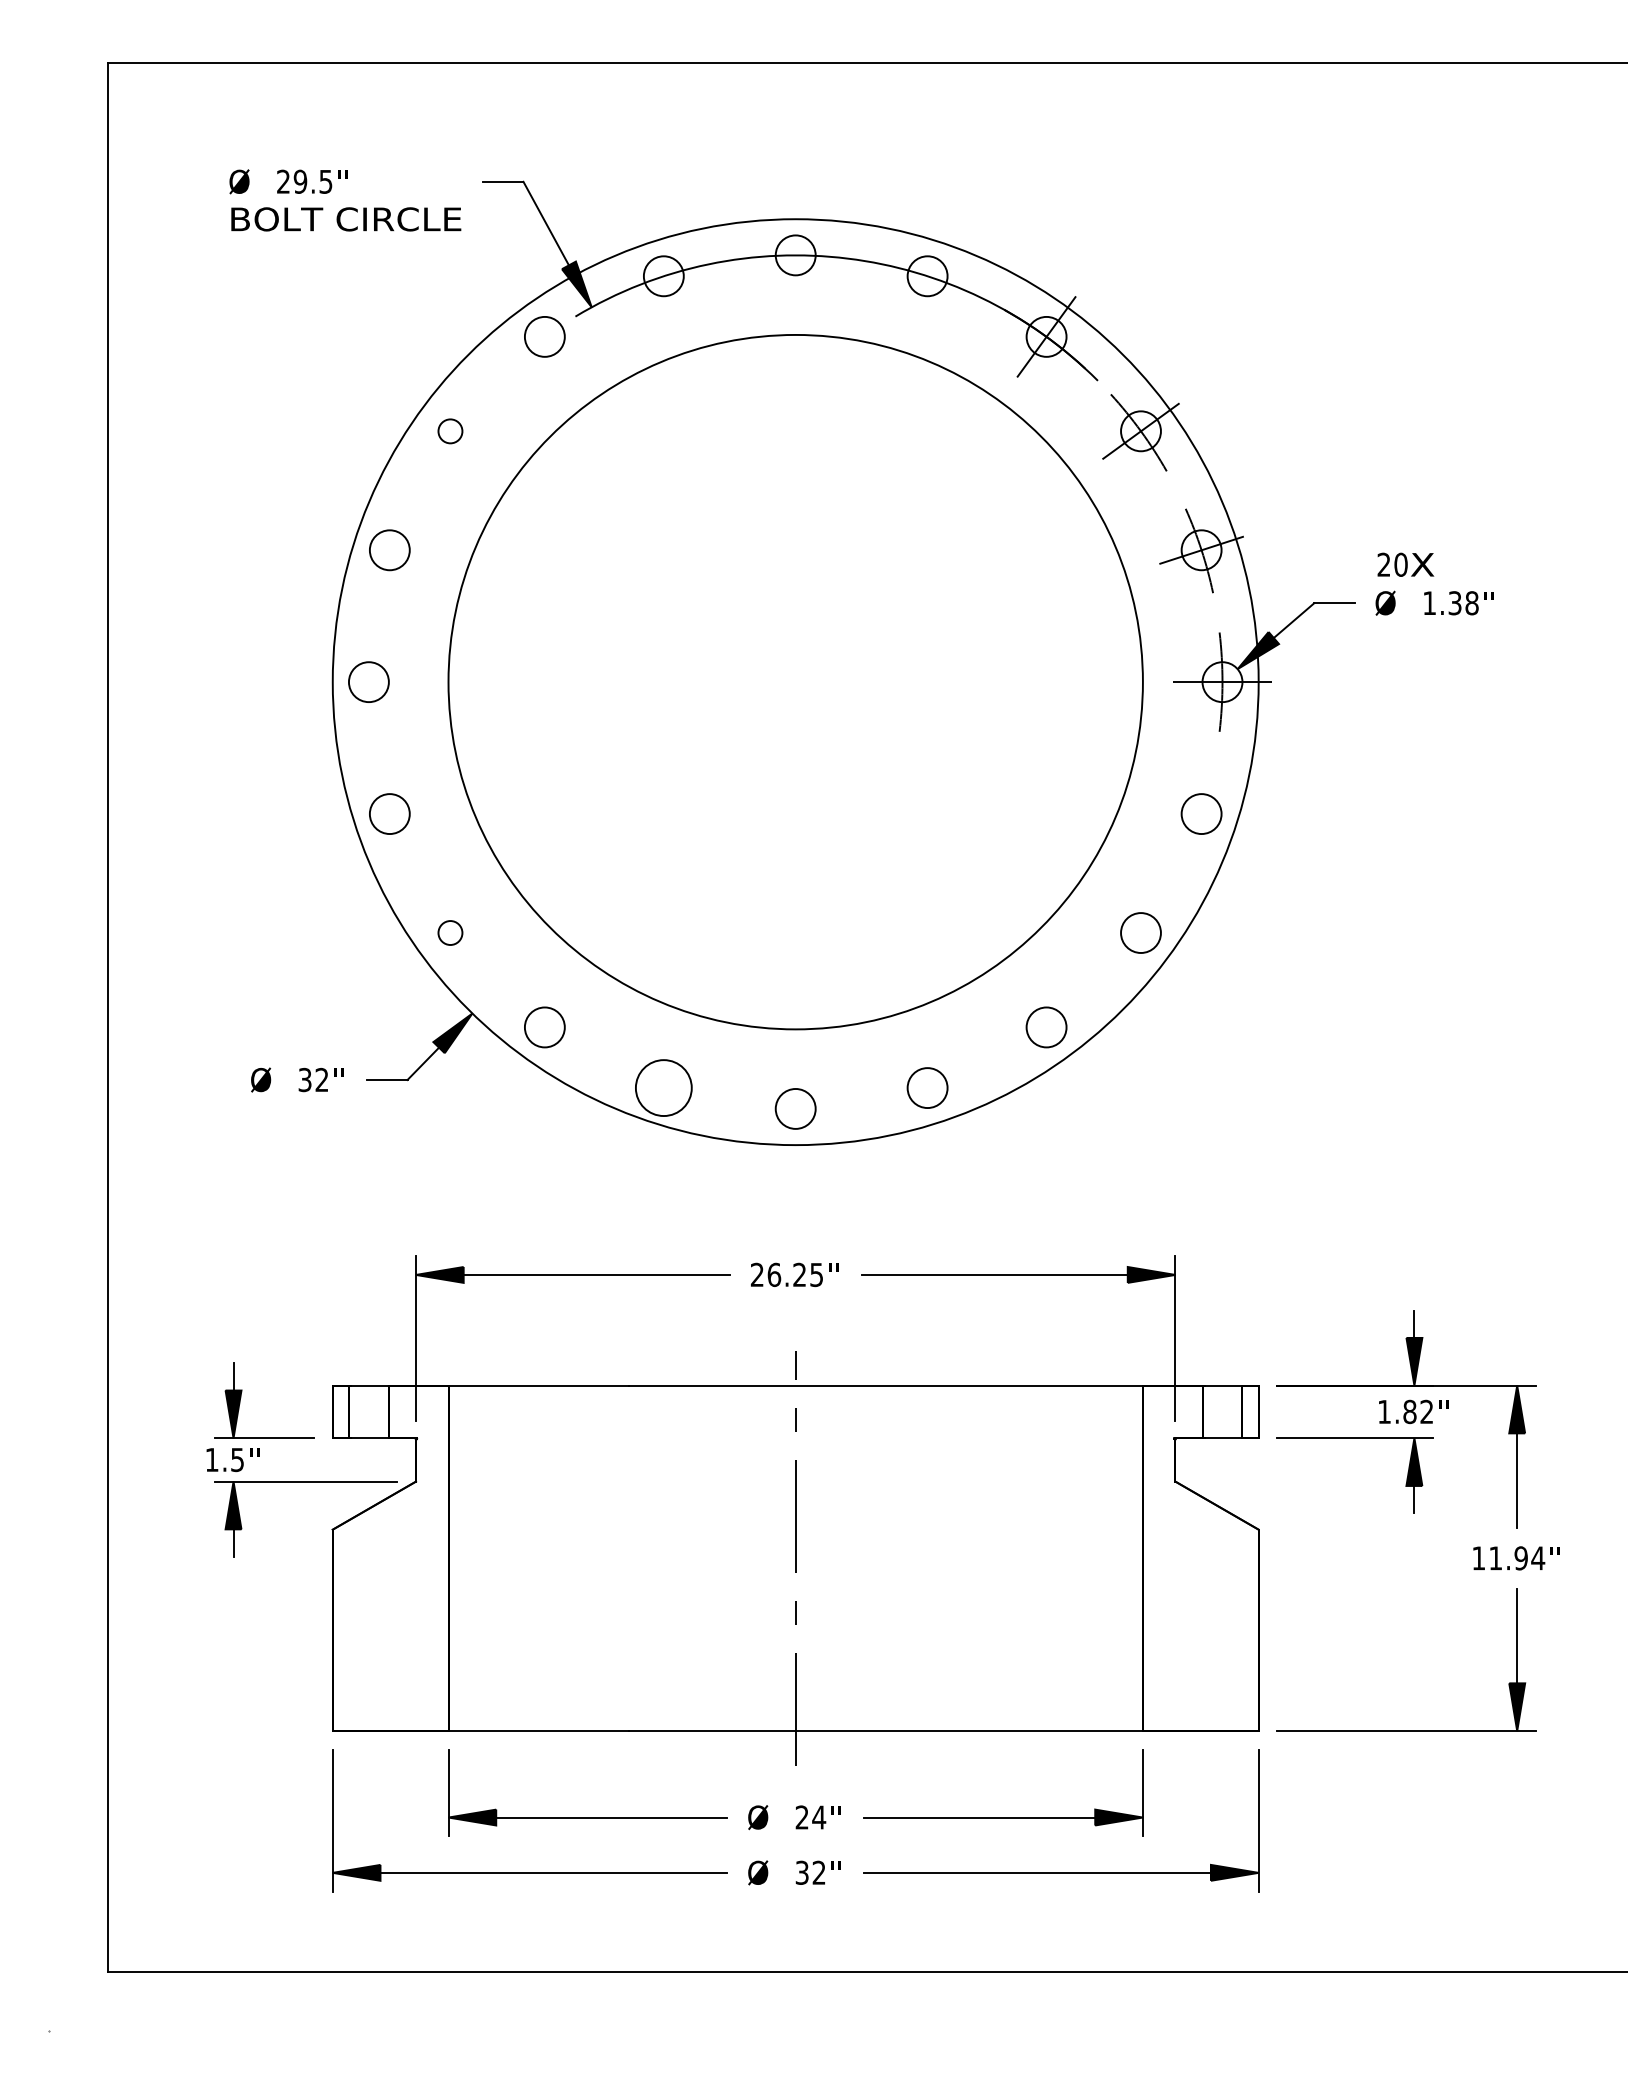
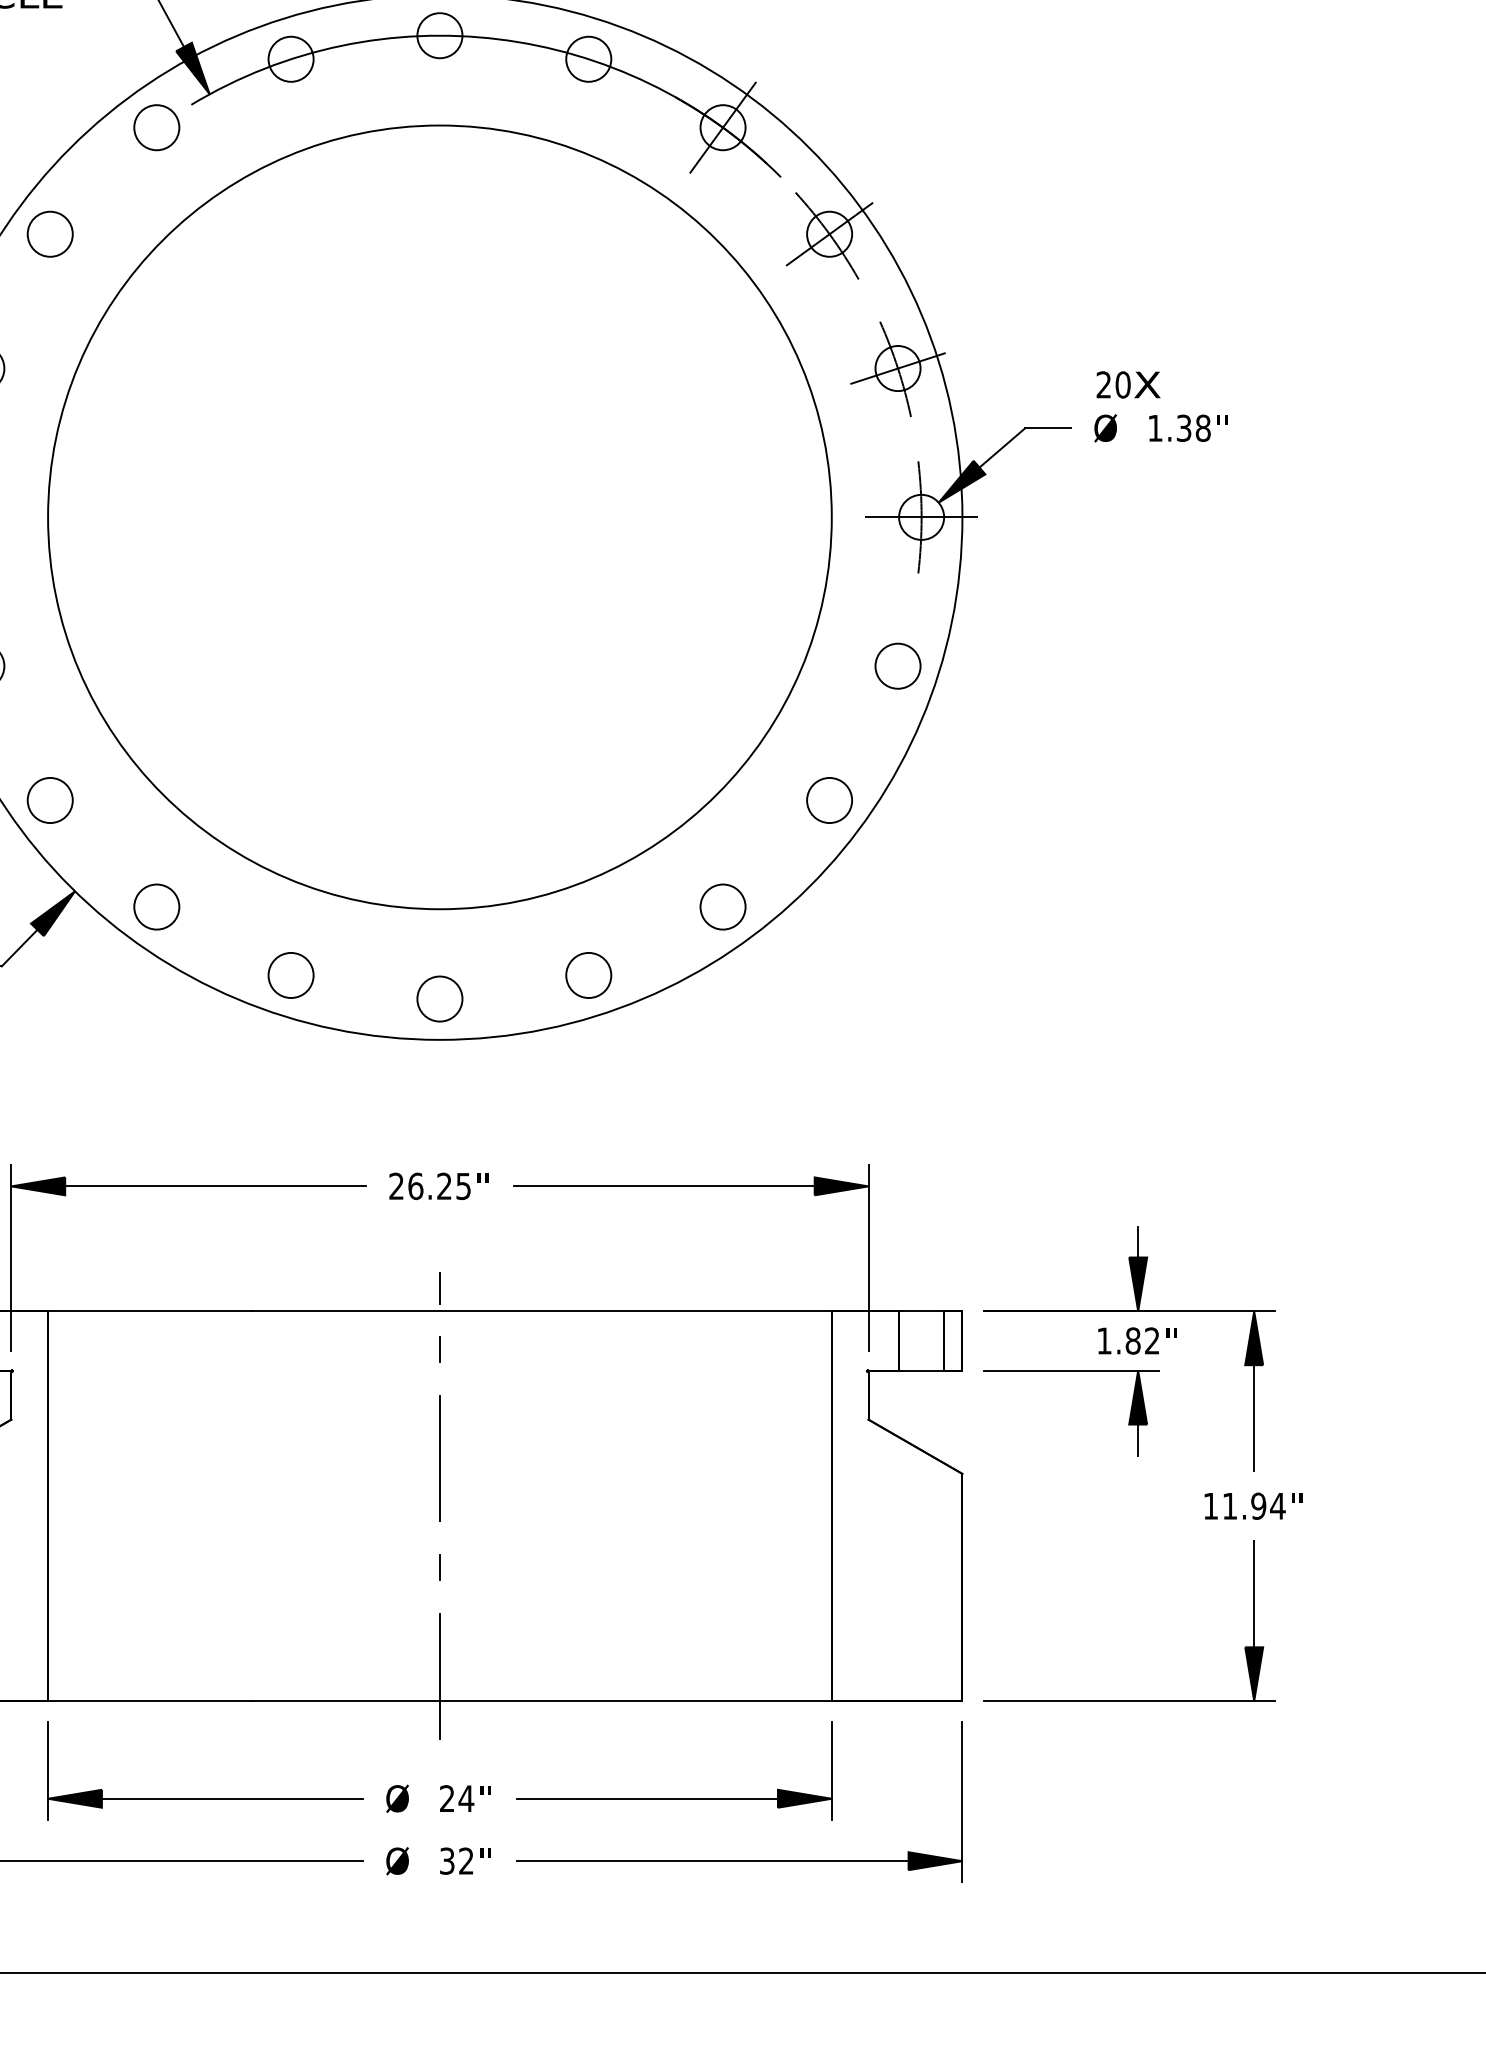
circle: (450, 431) -> (50, 234), size x1.67
circle: (450, 932) -> (50, 799), size x1.67
circle: (663, 1088) -> (290, 975), size x0.71

